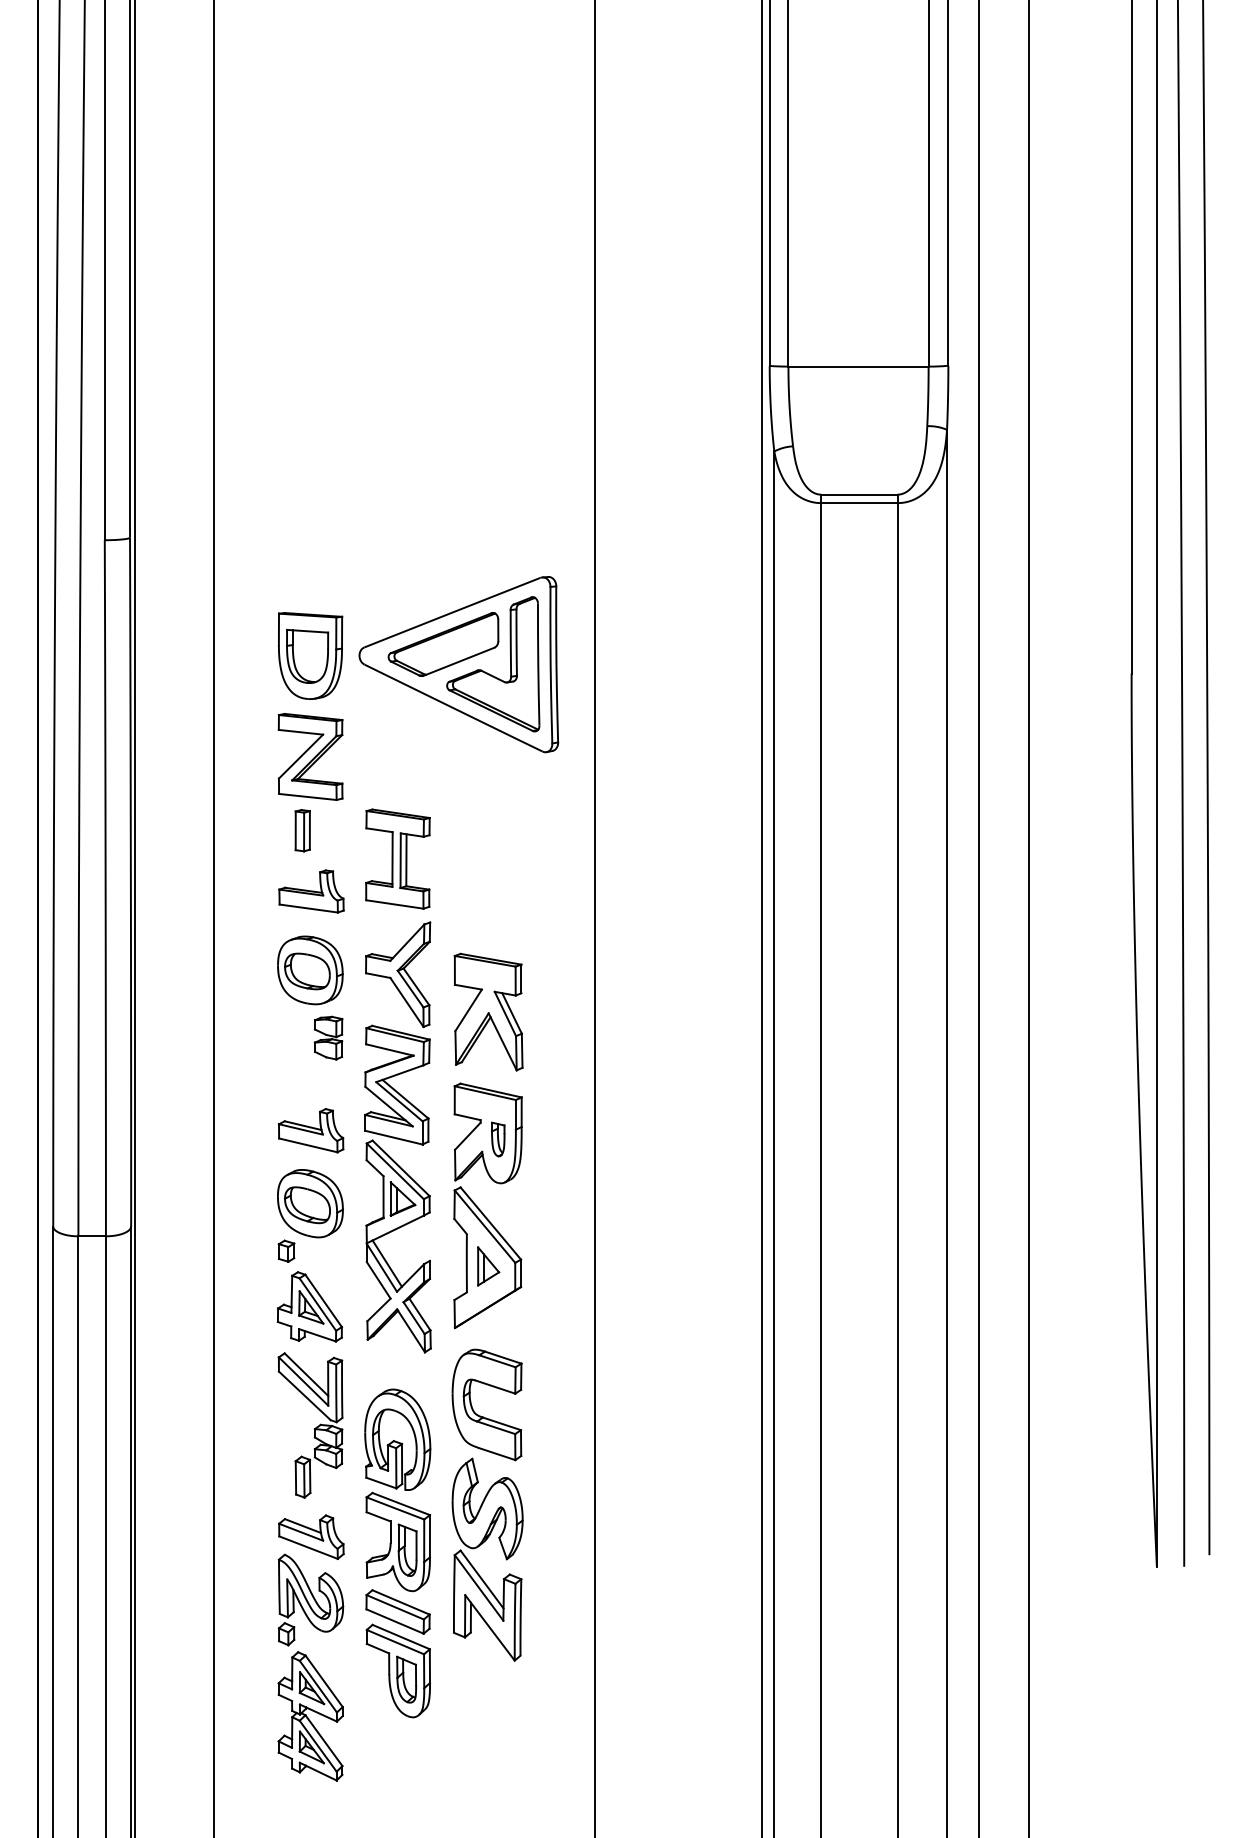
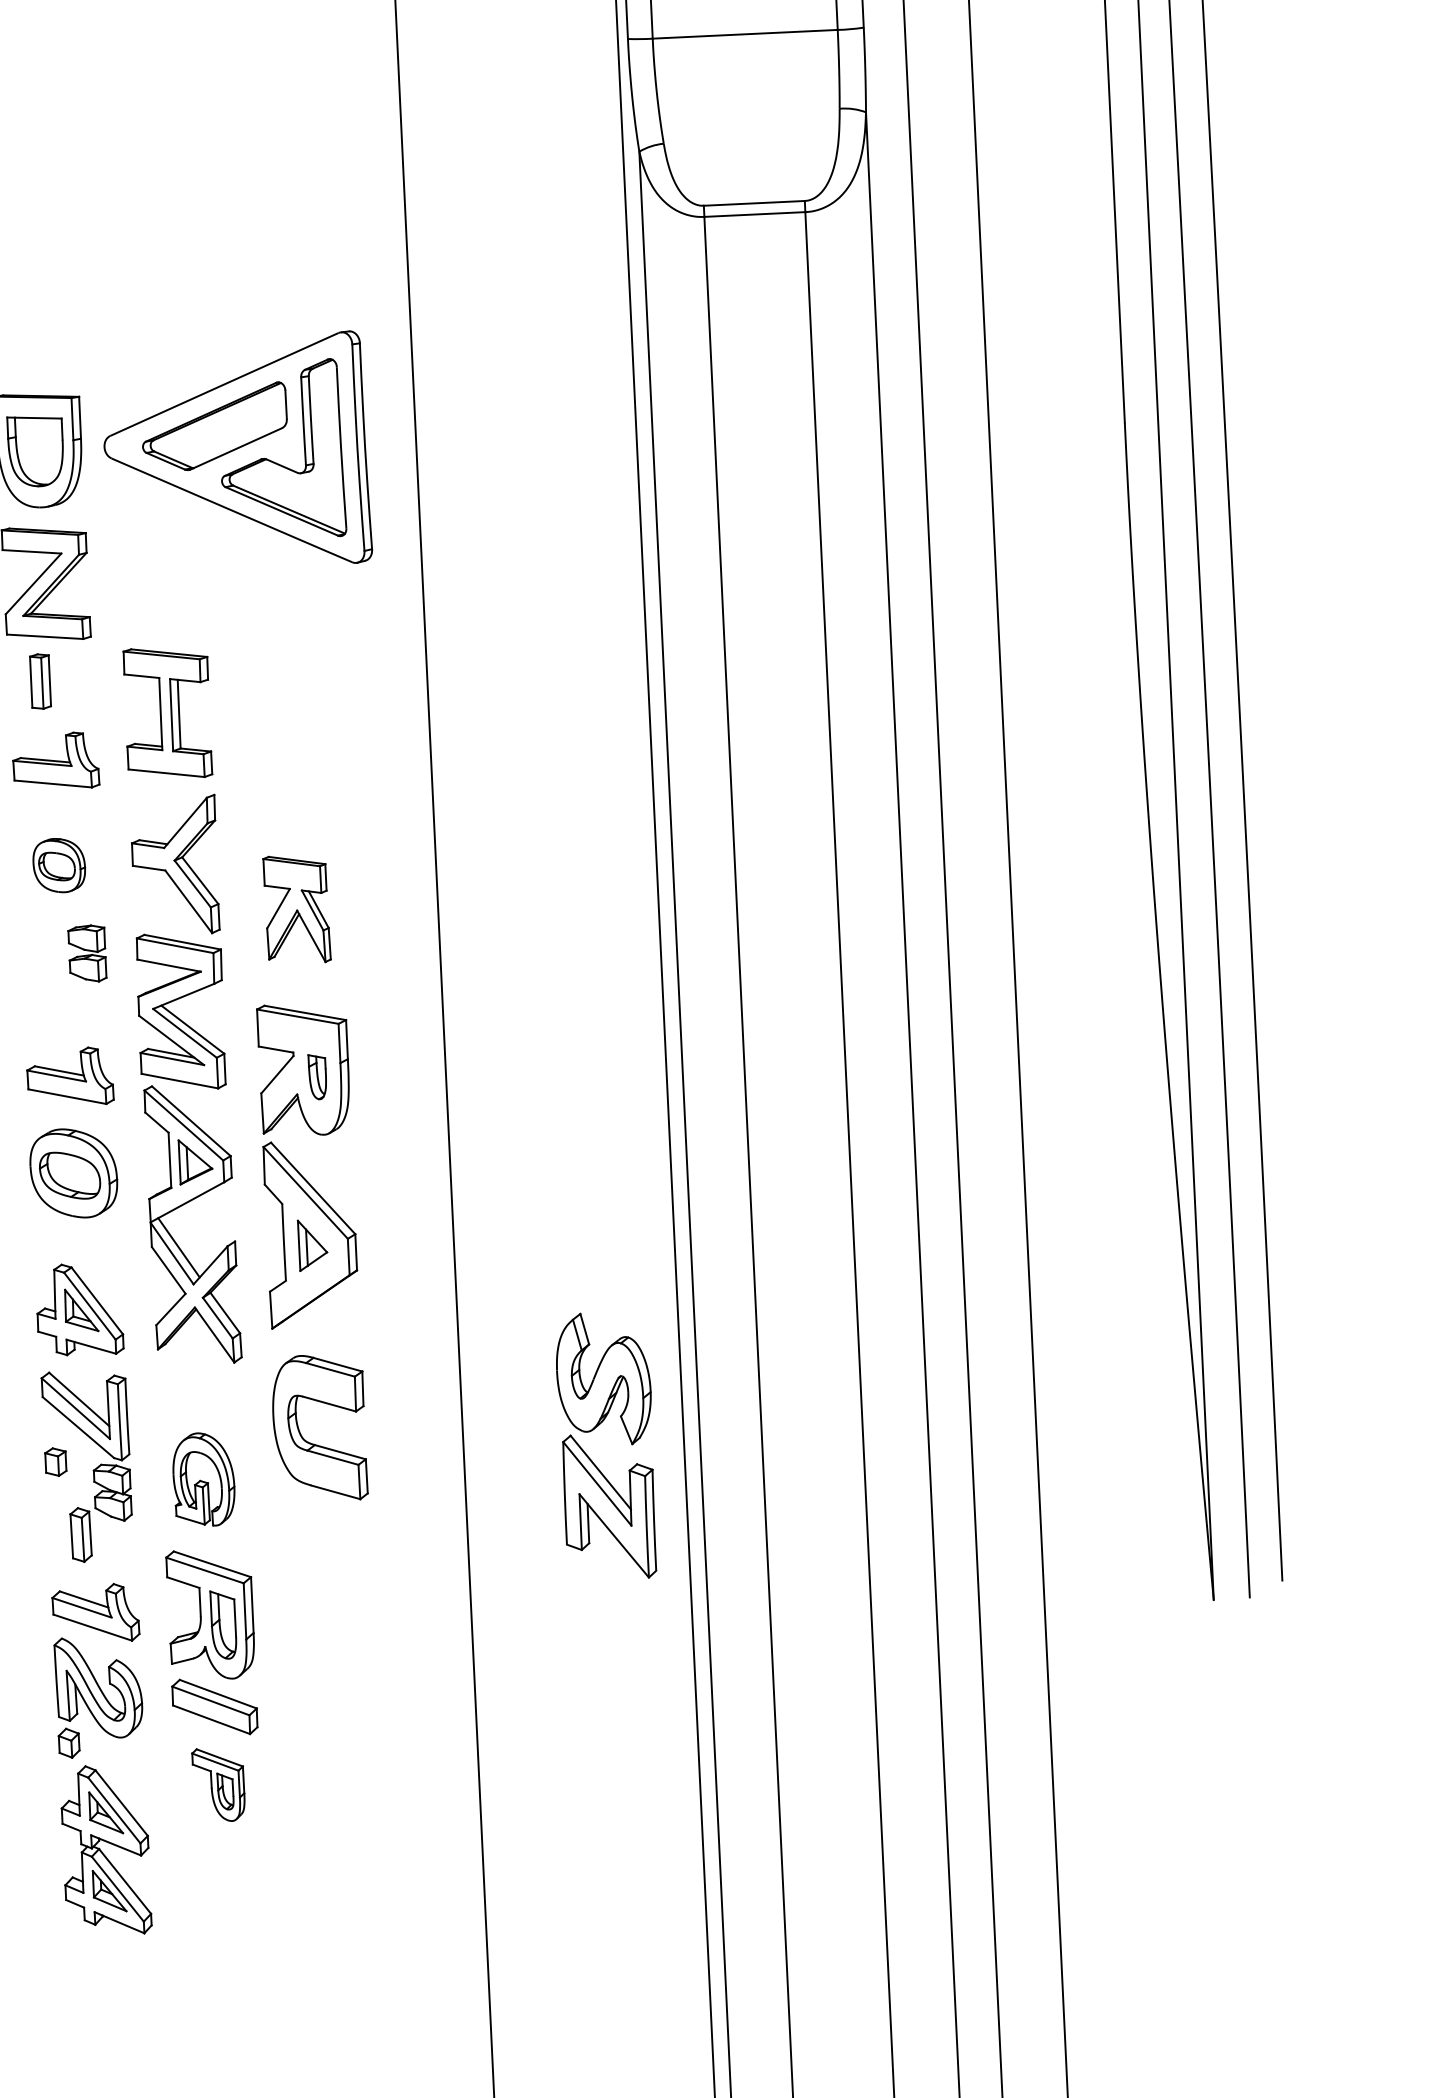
part: (310, 970) -> (59, 865), size x0.6
part: (488, 1011) -> (296, 908), size x0.7
part: (286, 1250) -> (55, 1461), moved
part: (397, 1439) -> (203, 1479), size x0.7
part: (478, 1547) -> (594, 1430), moved
part: (397, 1670) -> (217, 1784), size x0.6

